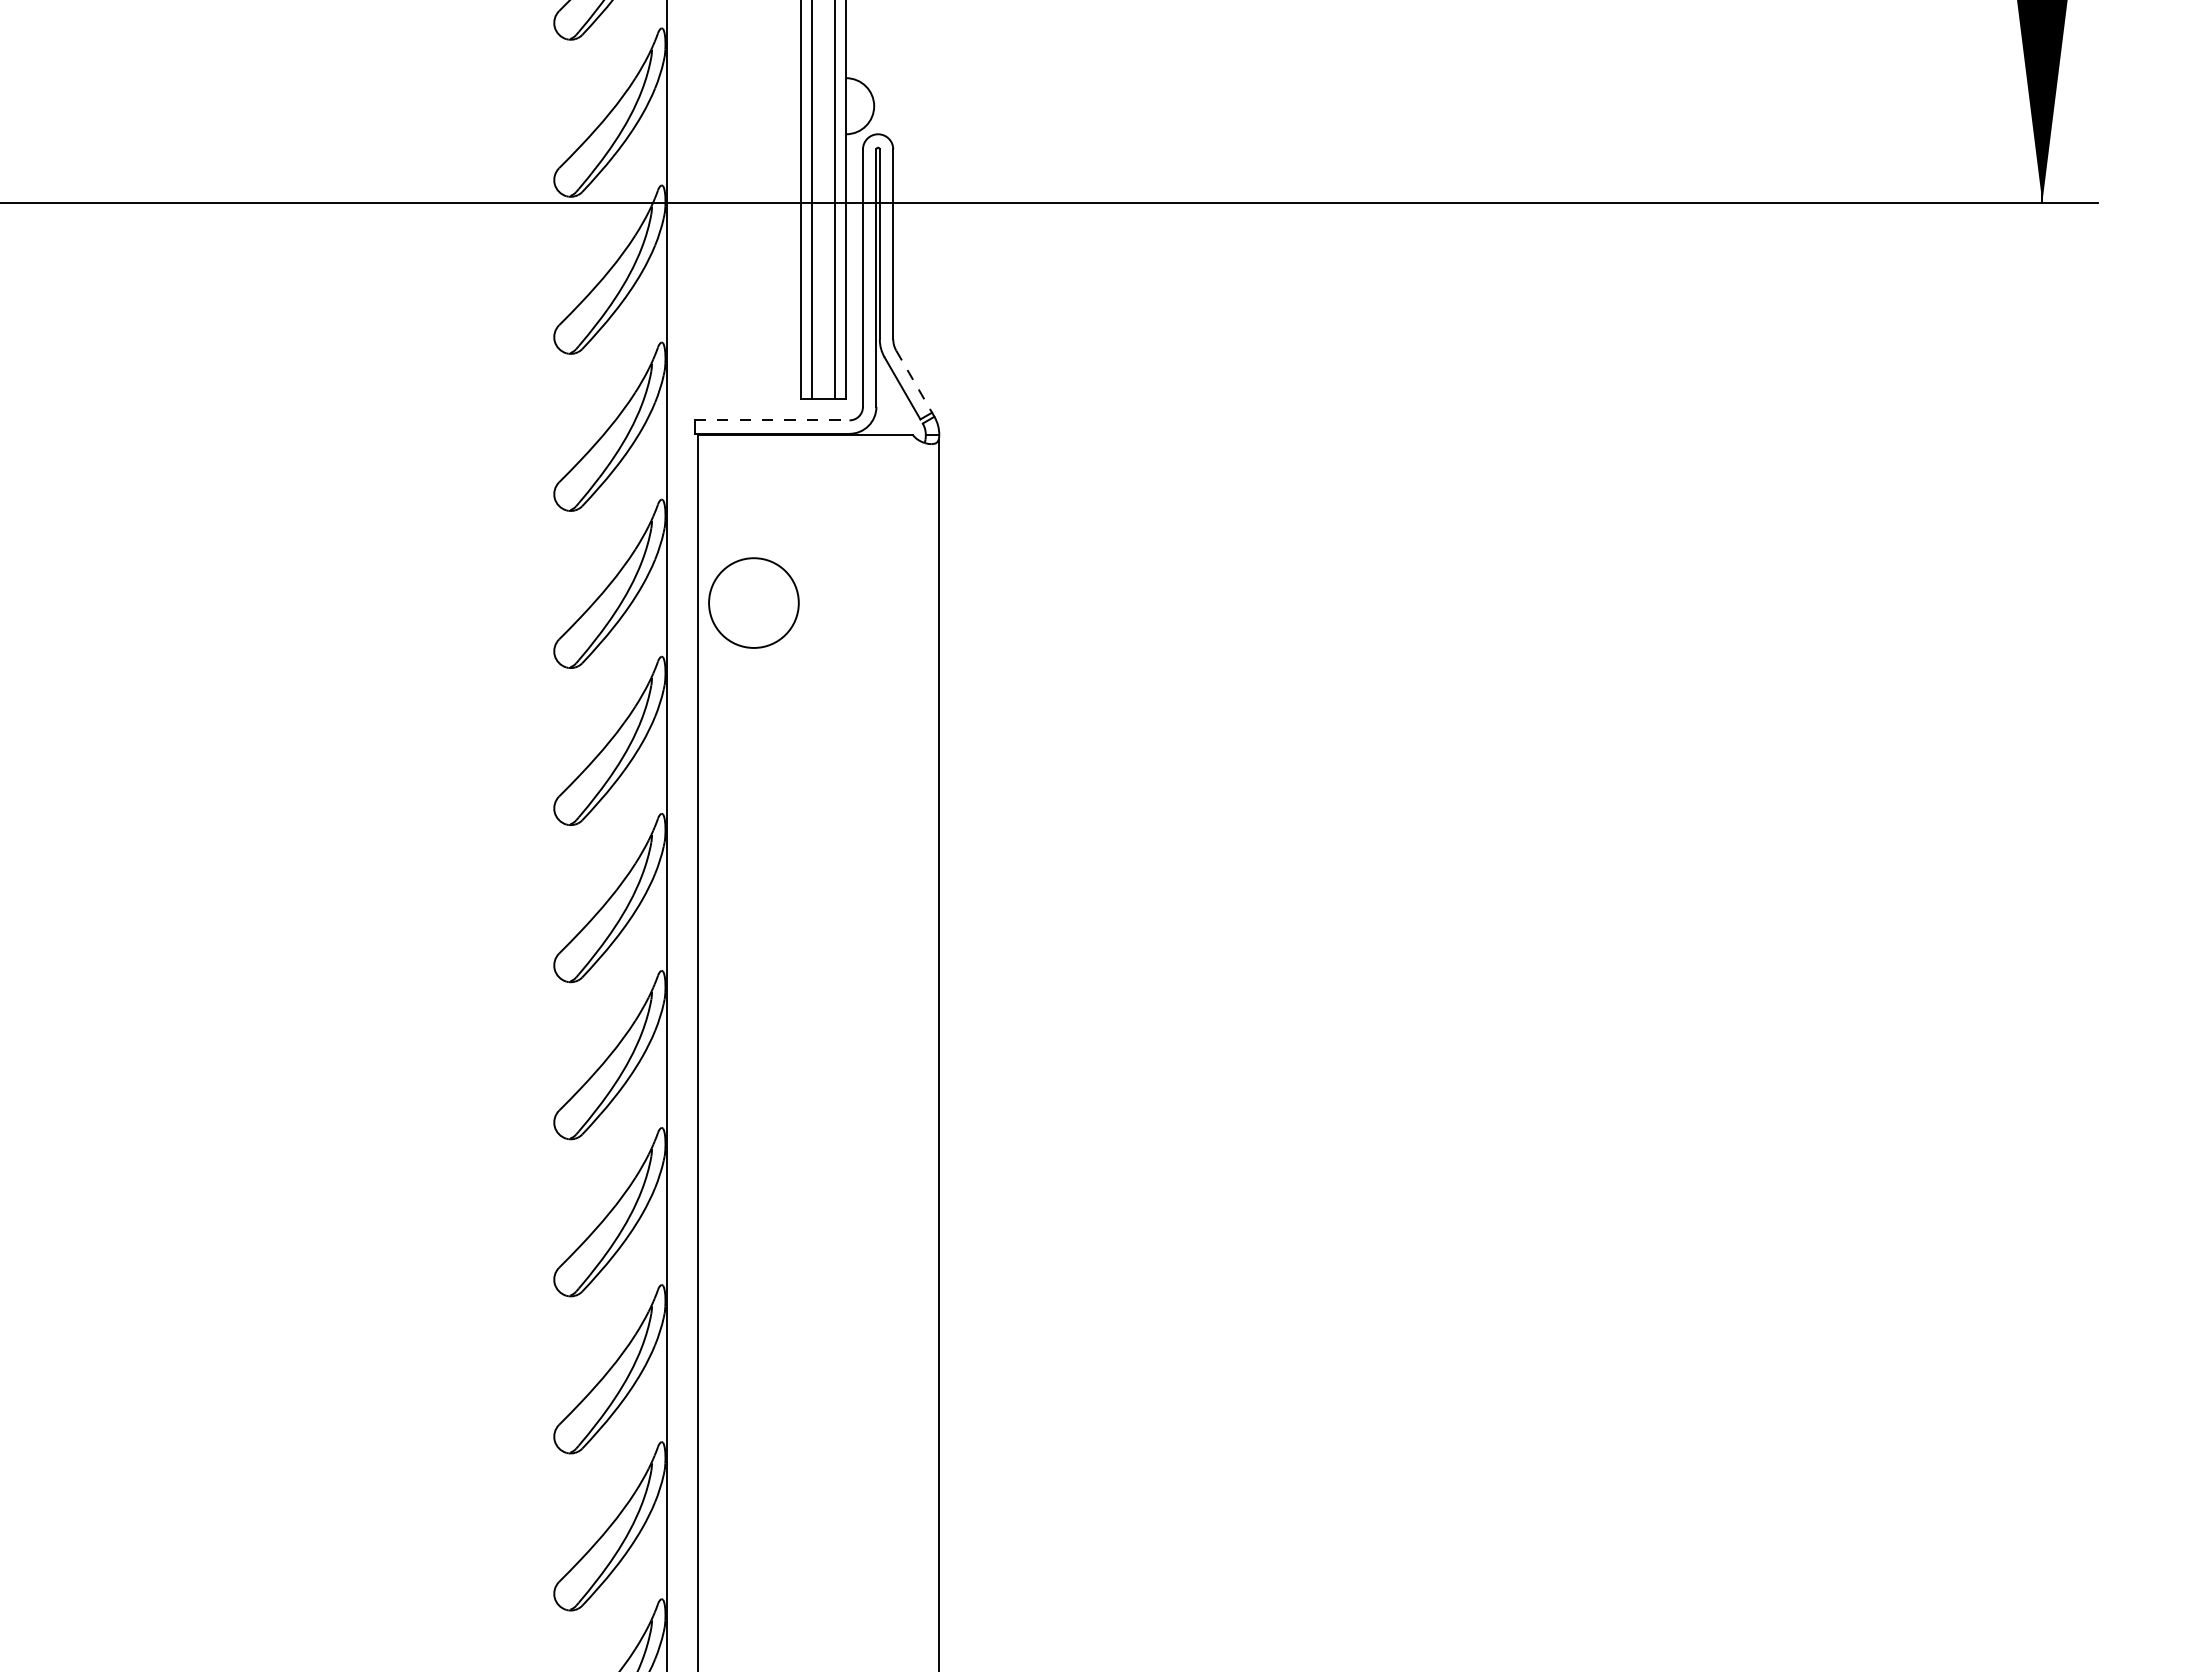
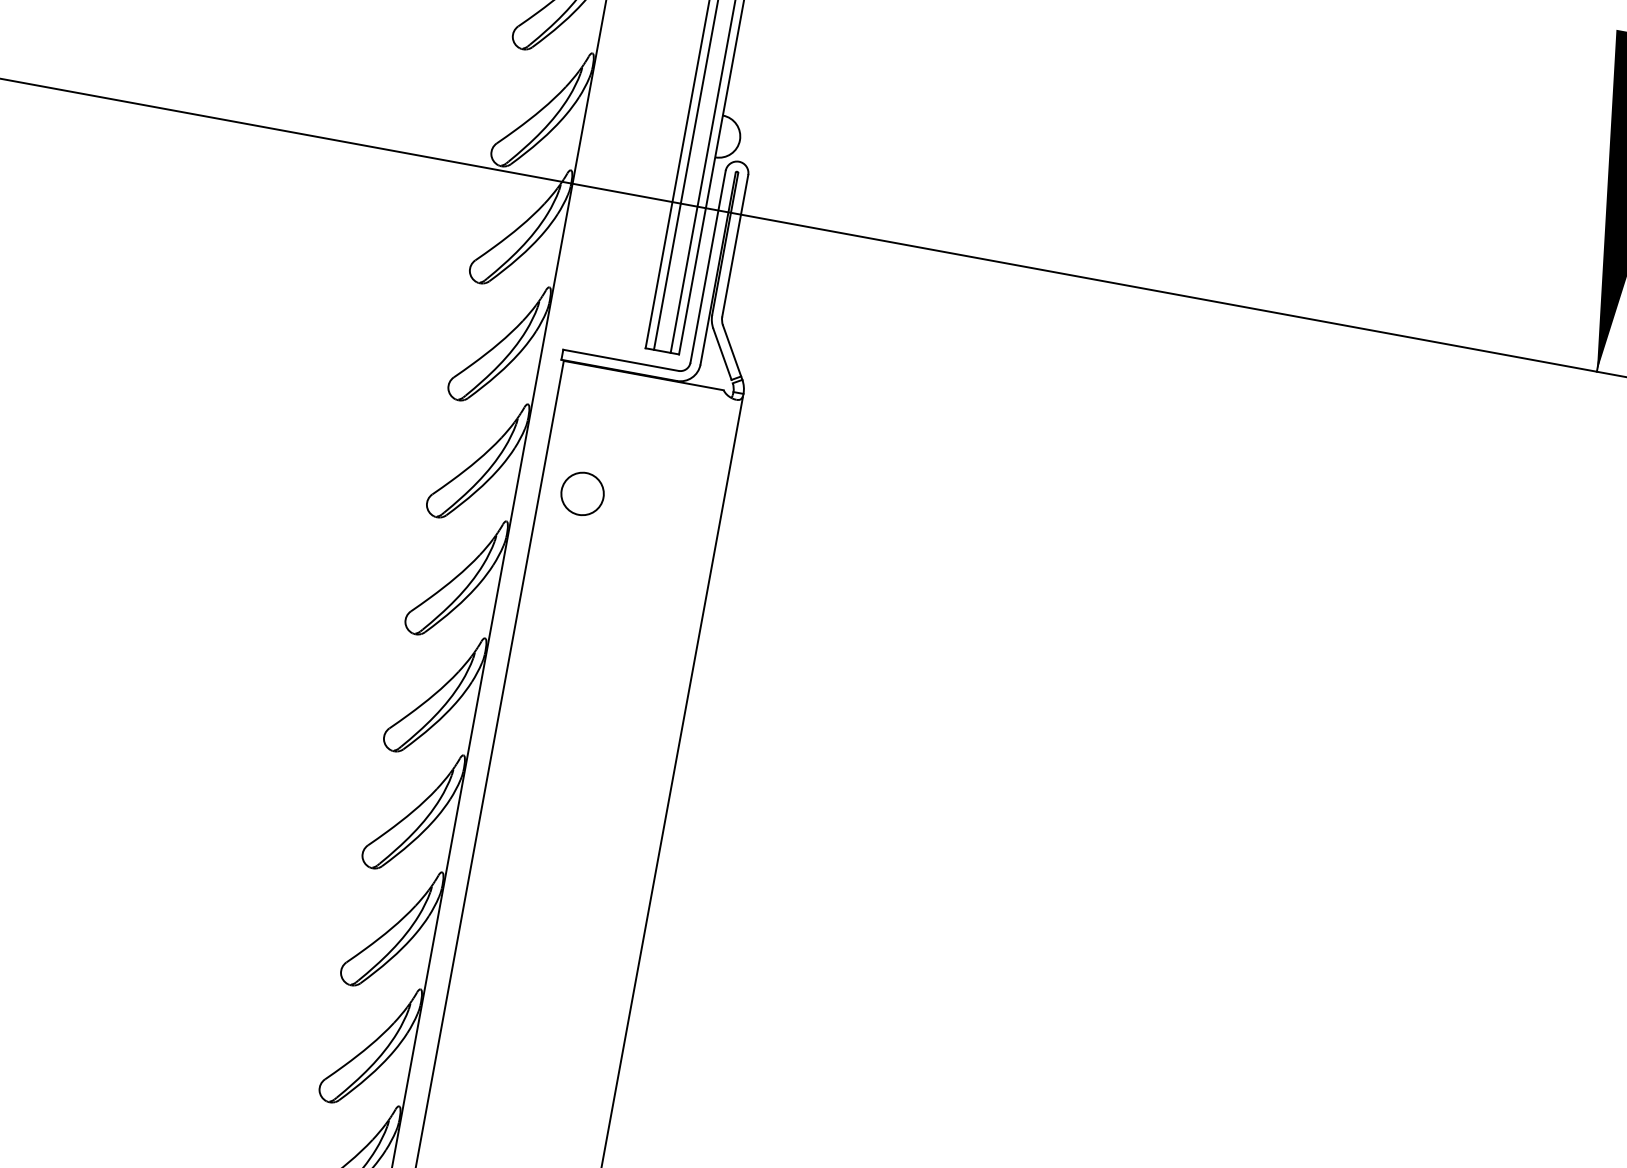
line: (915, 384) -> (732, 353), dashed -> solid
line: (772, 420) -> (621, 360), dashed -> solid
circle: (754, 602) -> (582, 493), size x0.62

